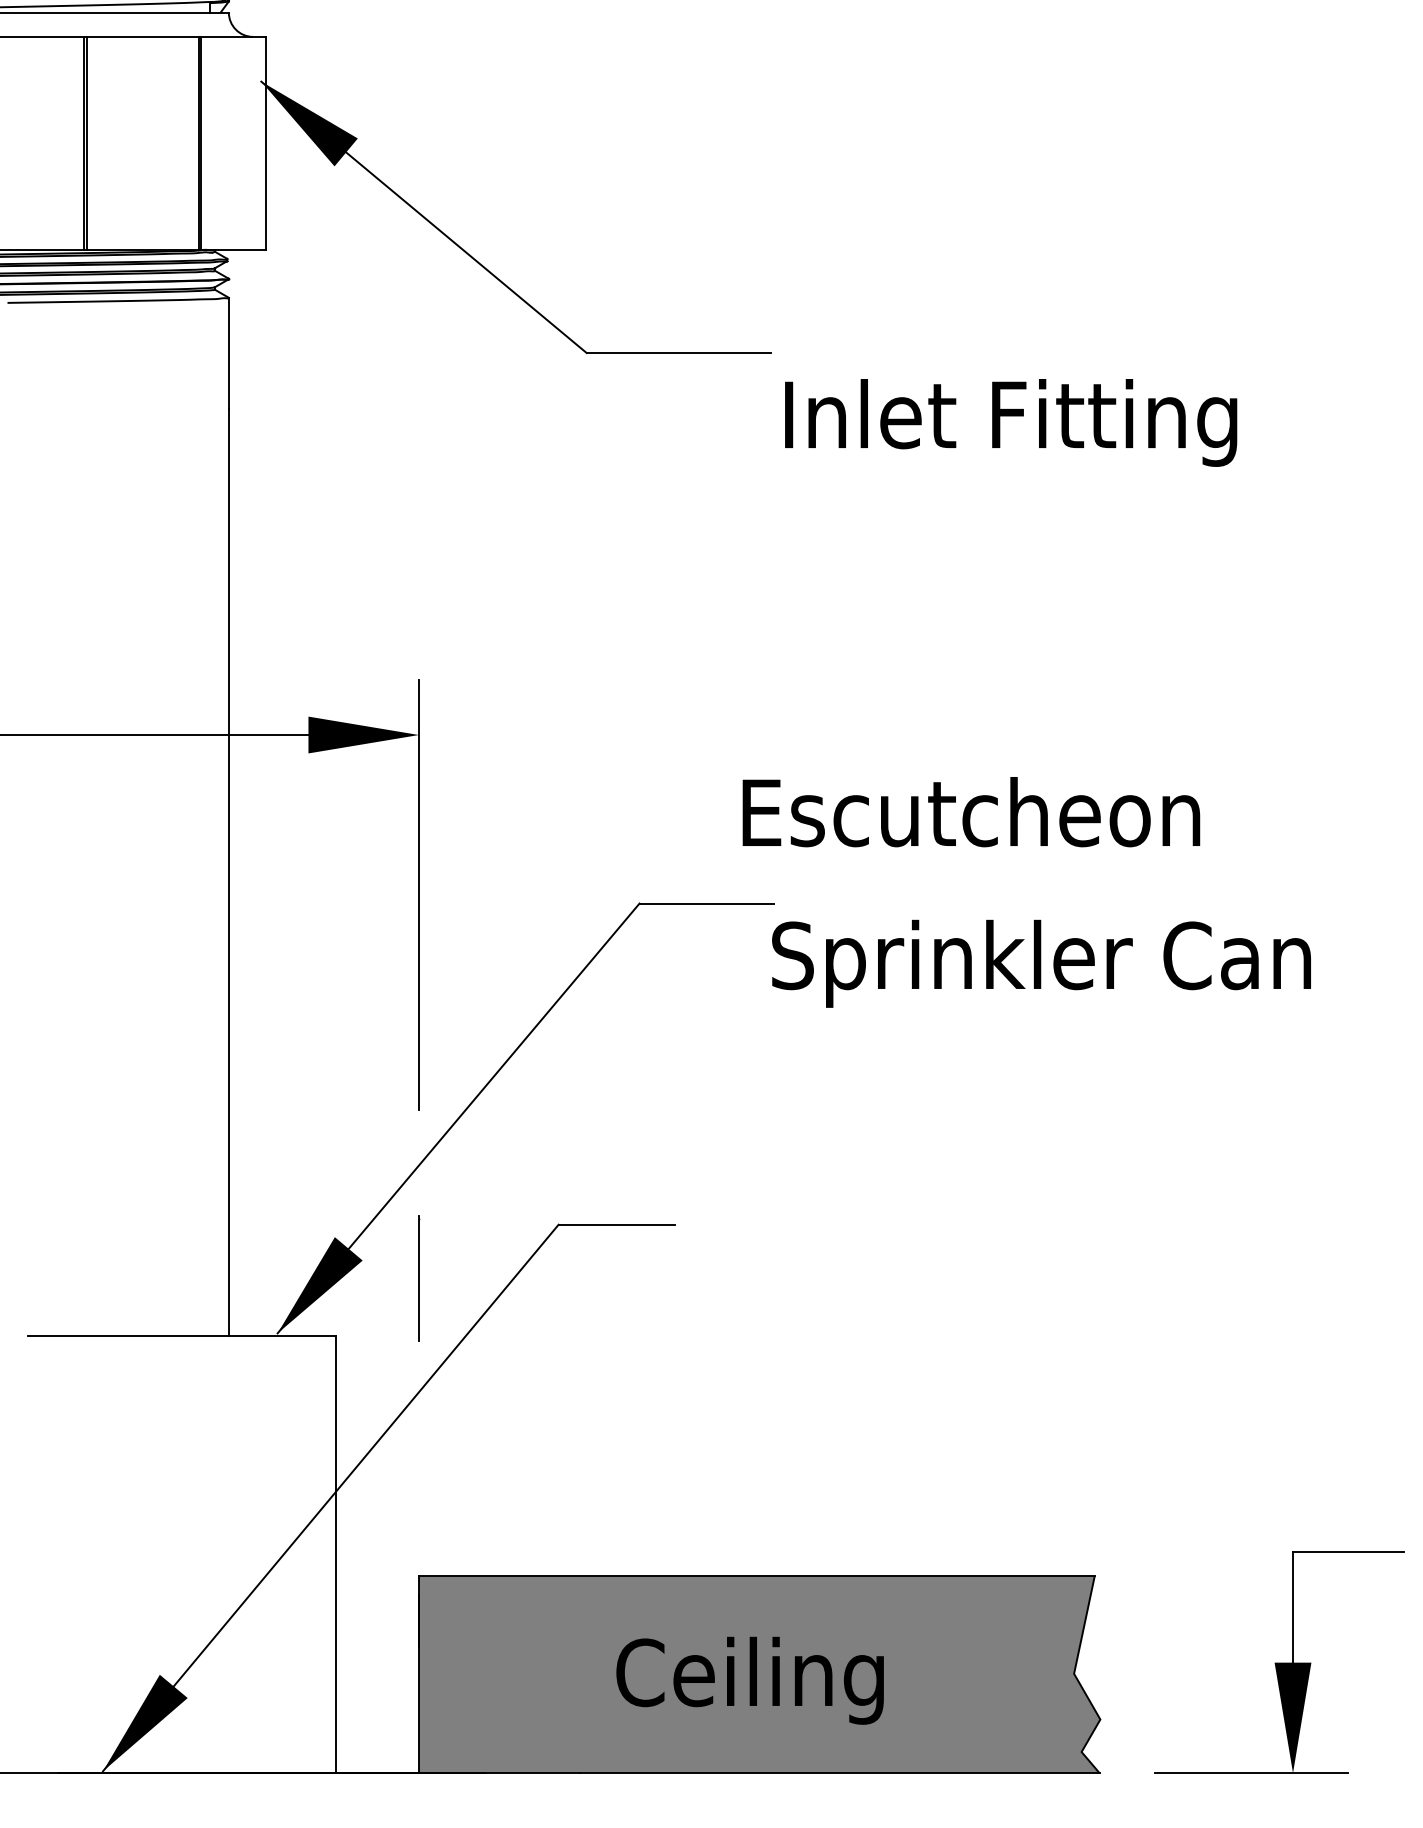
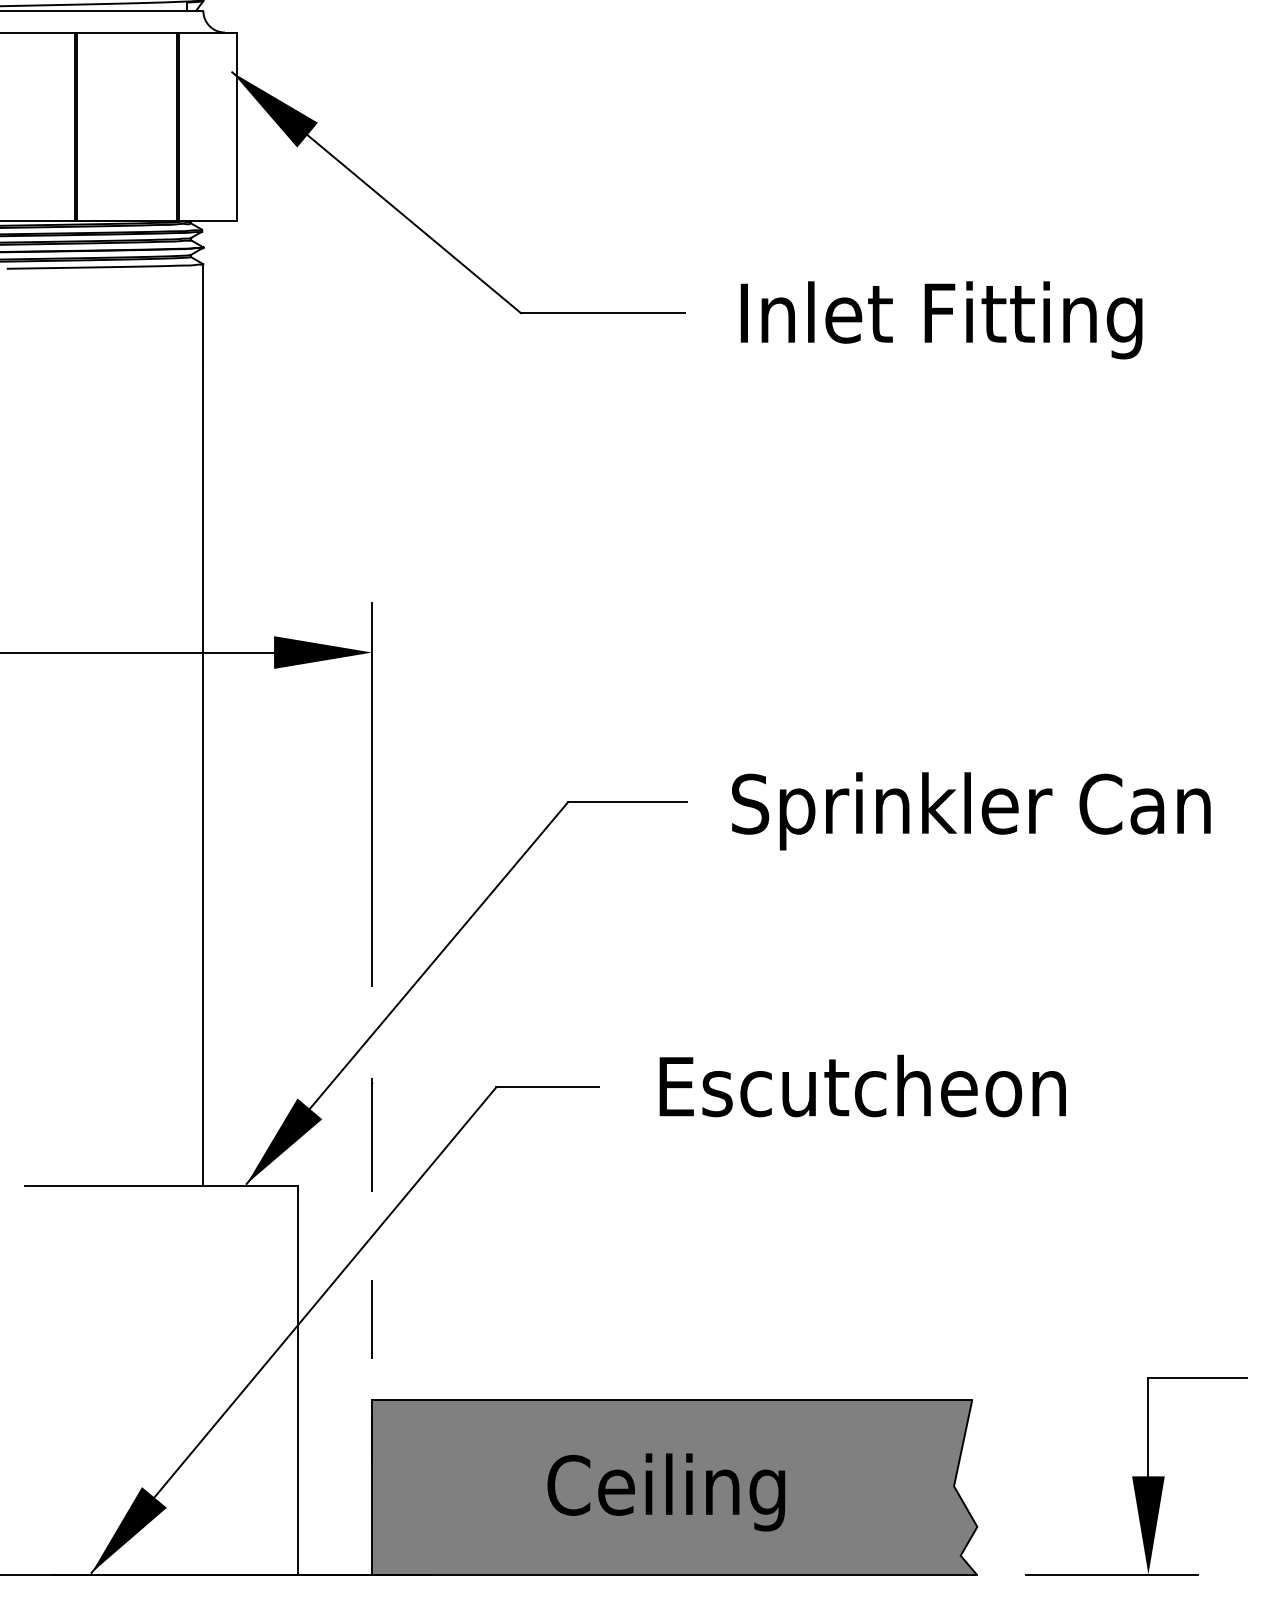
text: (1011, 422) -> (941, 319), moved
text: (971, 812) -> (862, 1086), moved
text: (1041, 963) -> (971, 811), moved
line: (418, 1486) -> (371, 1319), added

